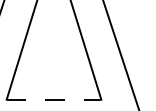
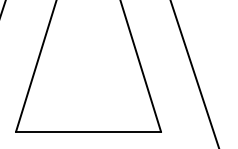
line: (54, 99) -> (89, 131), dashed -> solid

